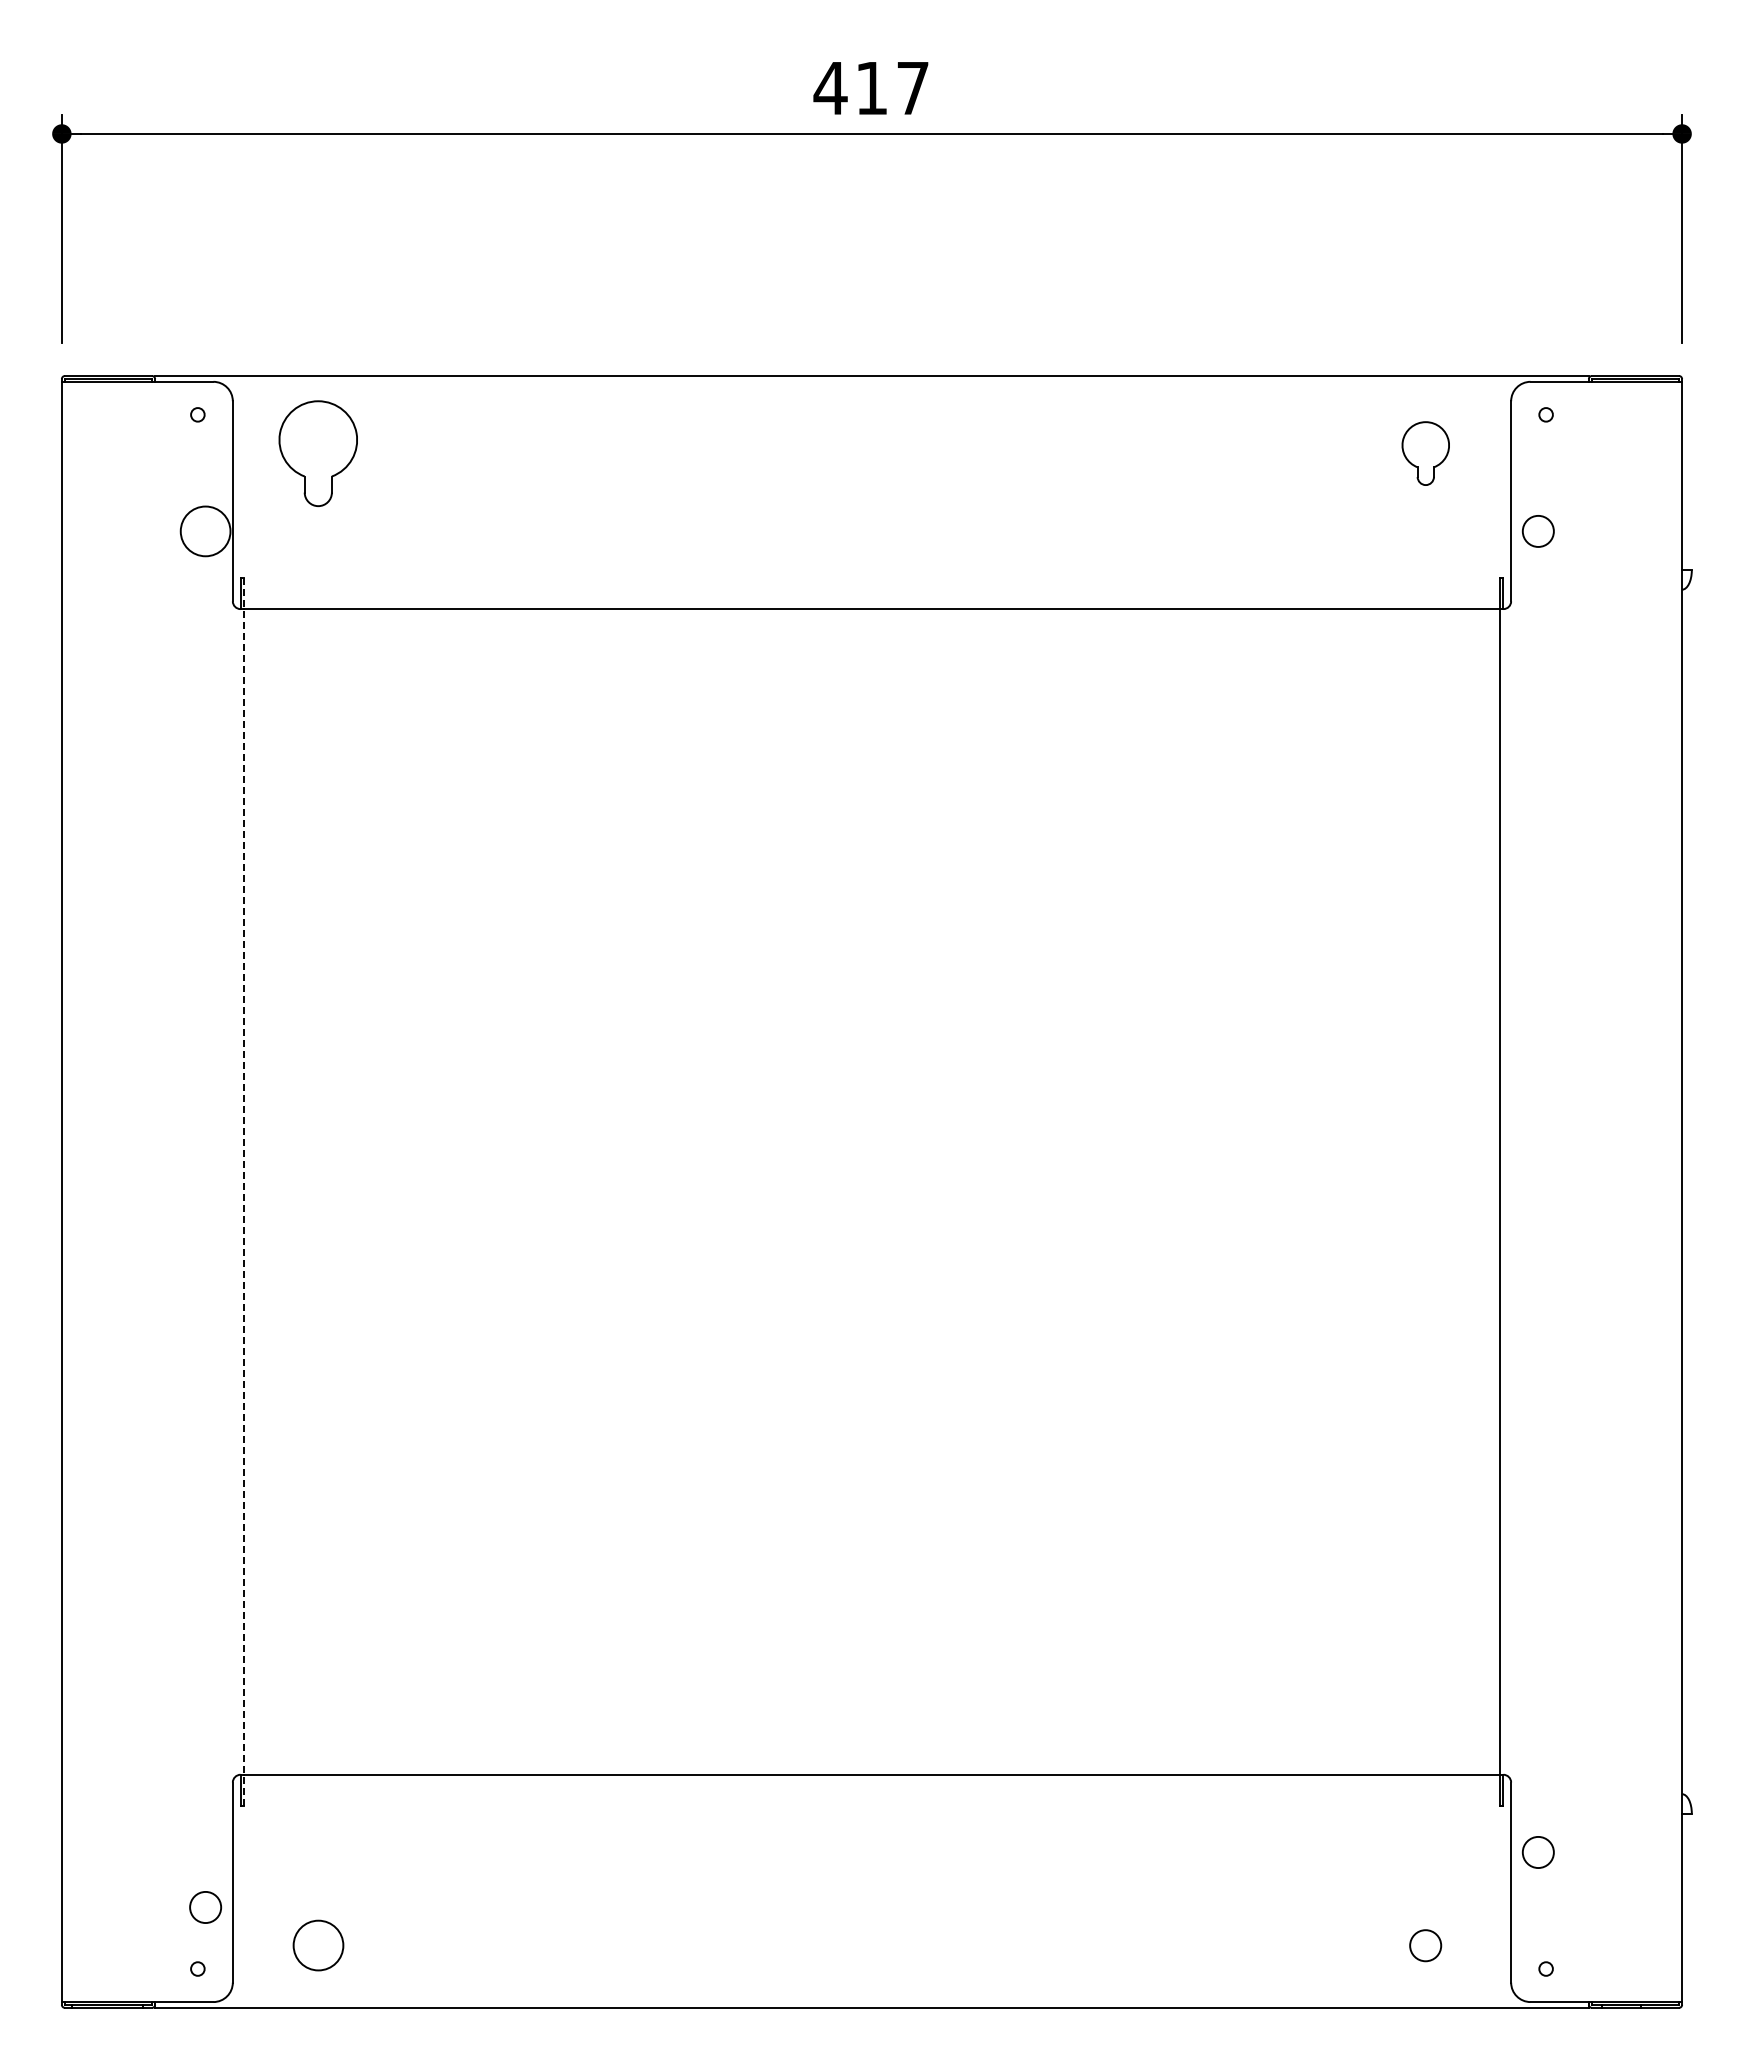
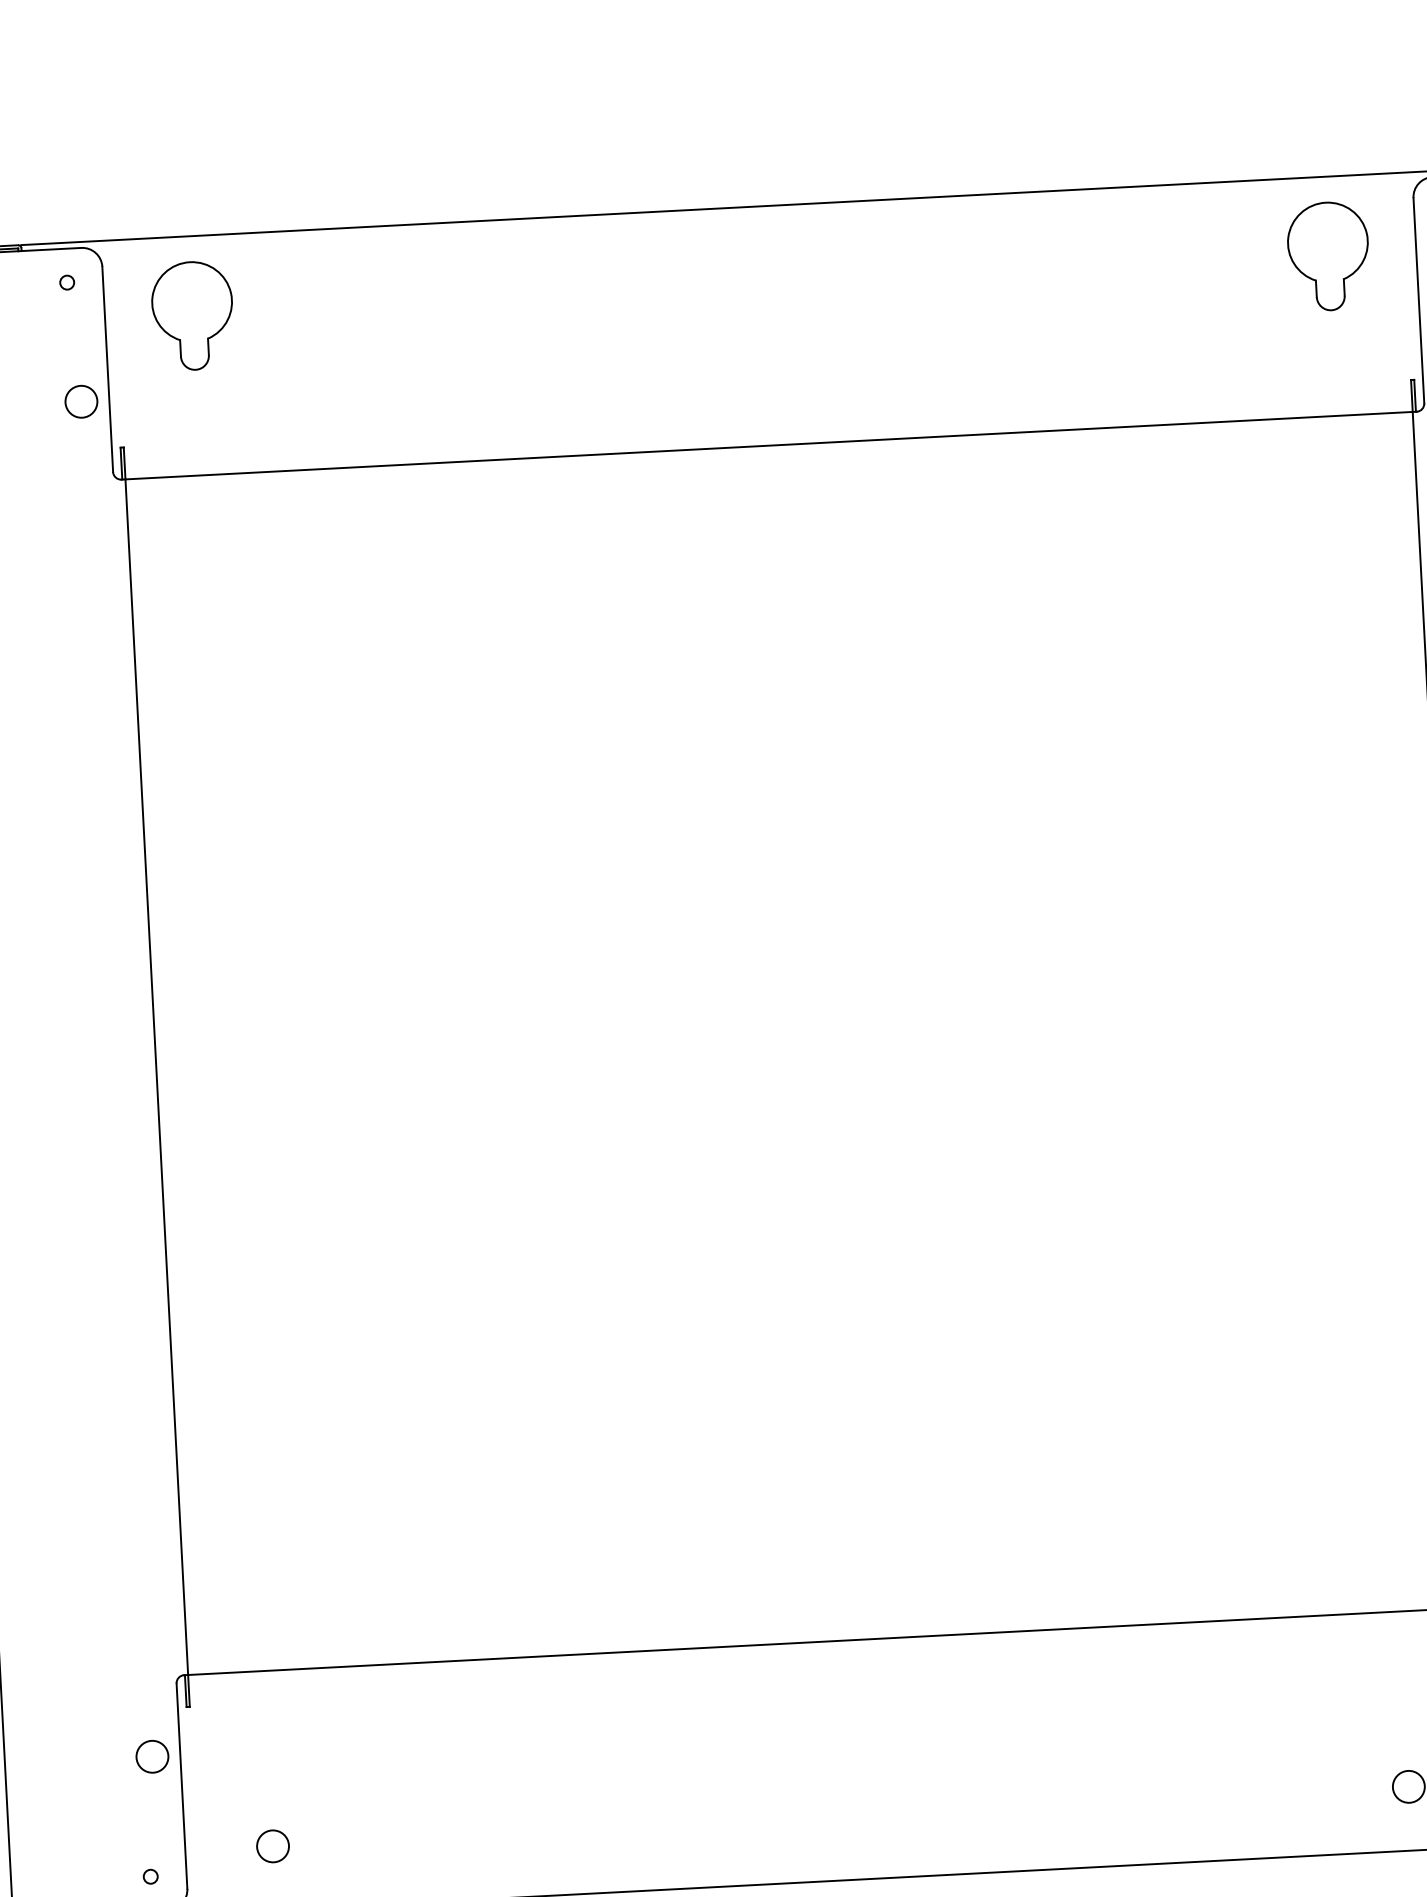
part: (1425, 453) -> (1328, 256), size x1.67
circle: (205, 530) -> (81, 400), size x0.62
line: (244, 1191) -> (156, 1076), dashed -> solid
circle: (205, 1907) -> (152, 1756), moved
circle: (317, 1945) -> (272, 1846), size x0.62

